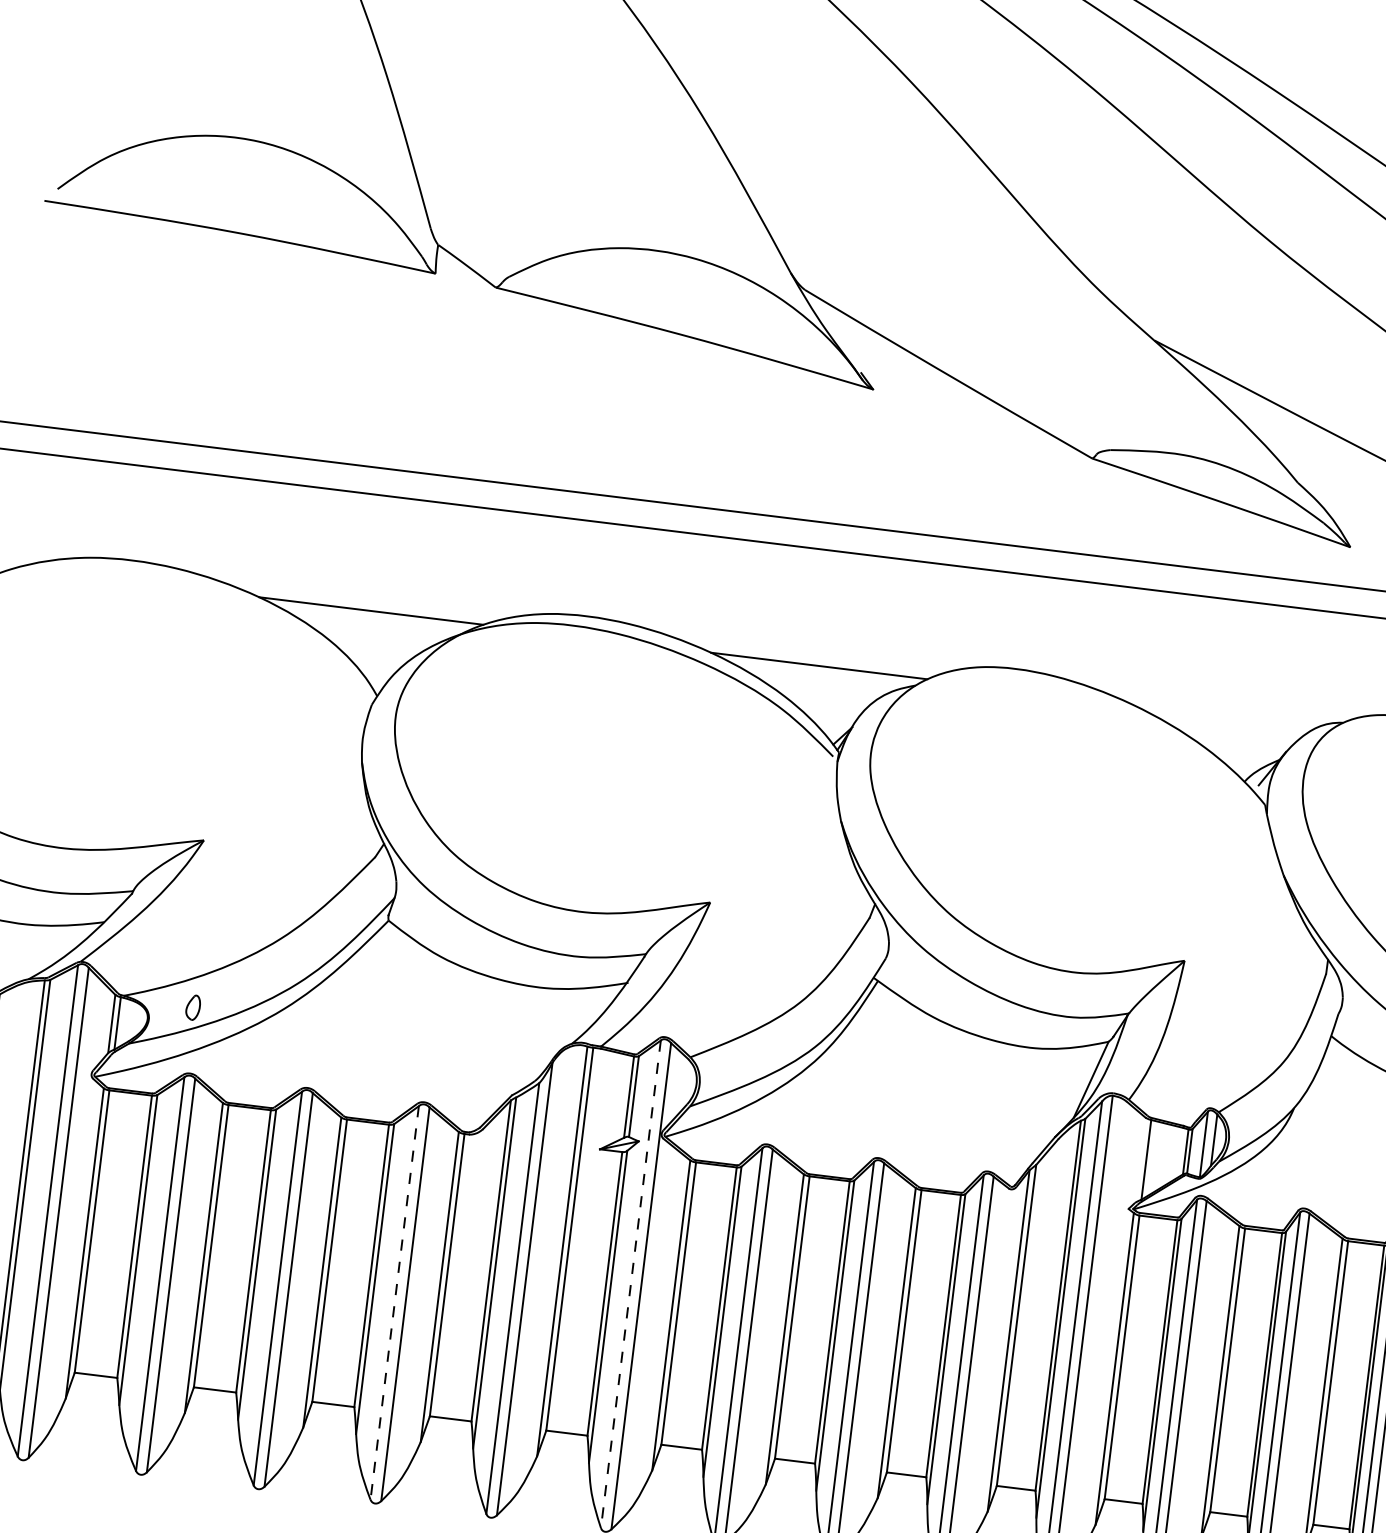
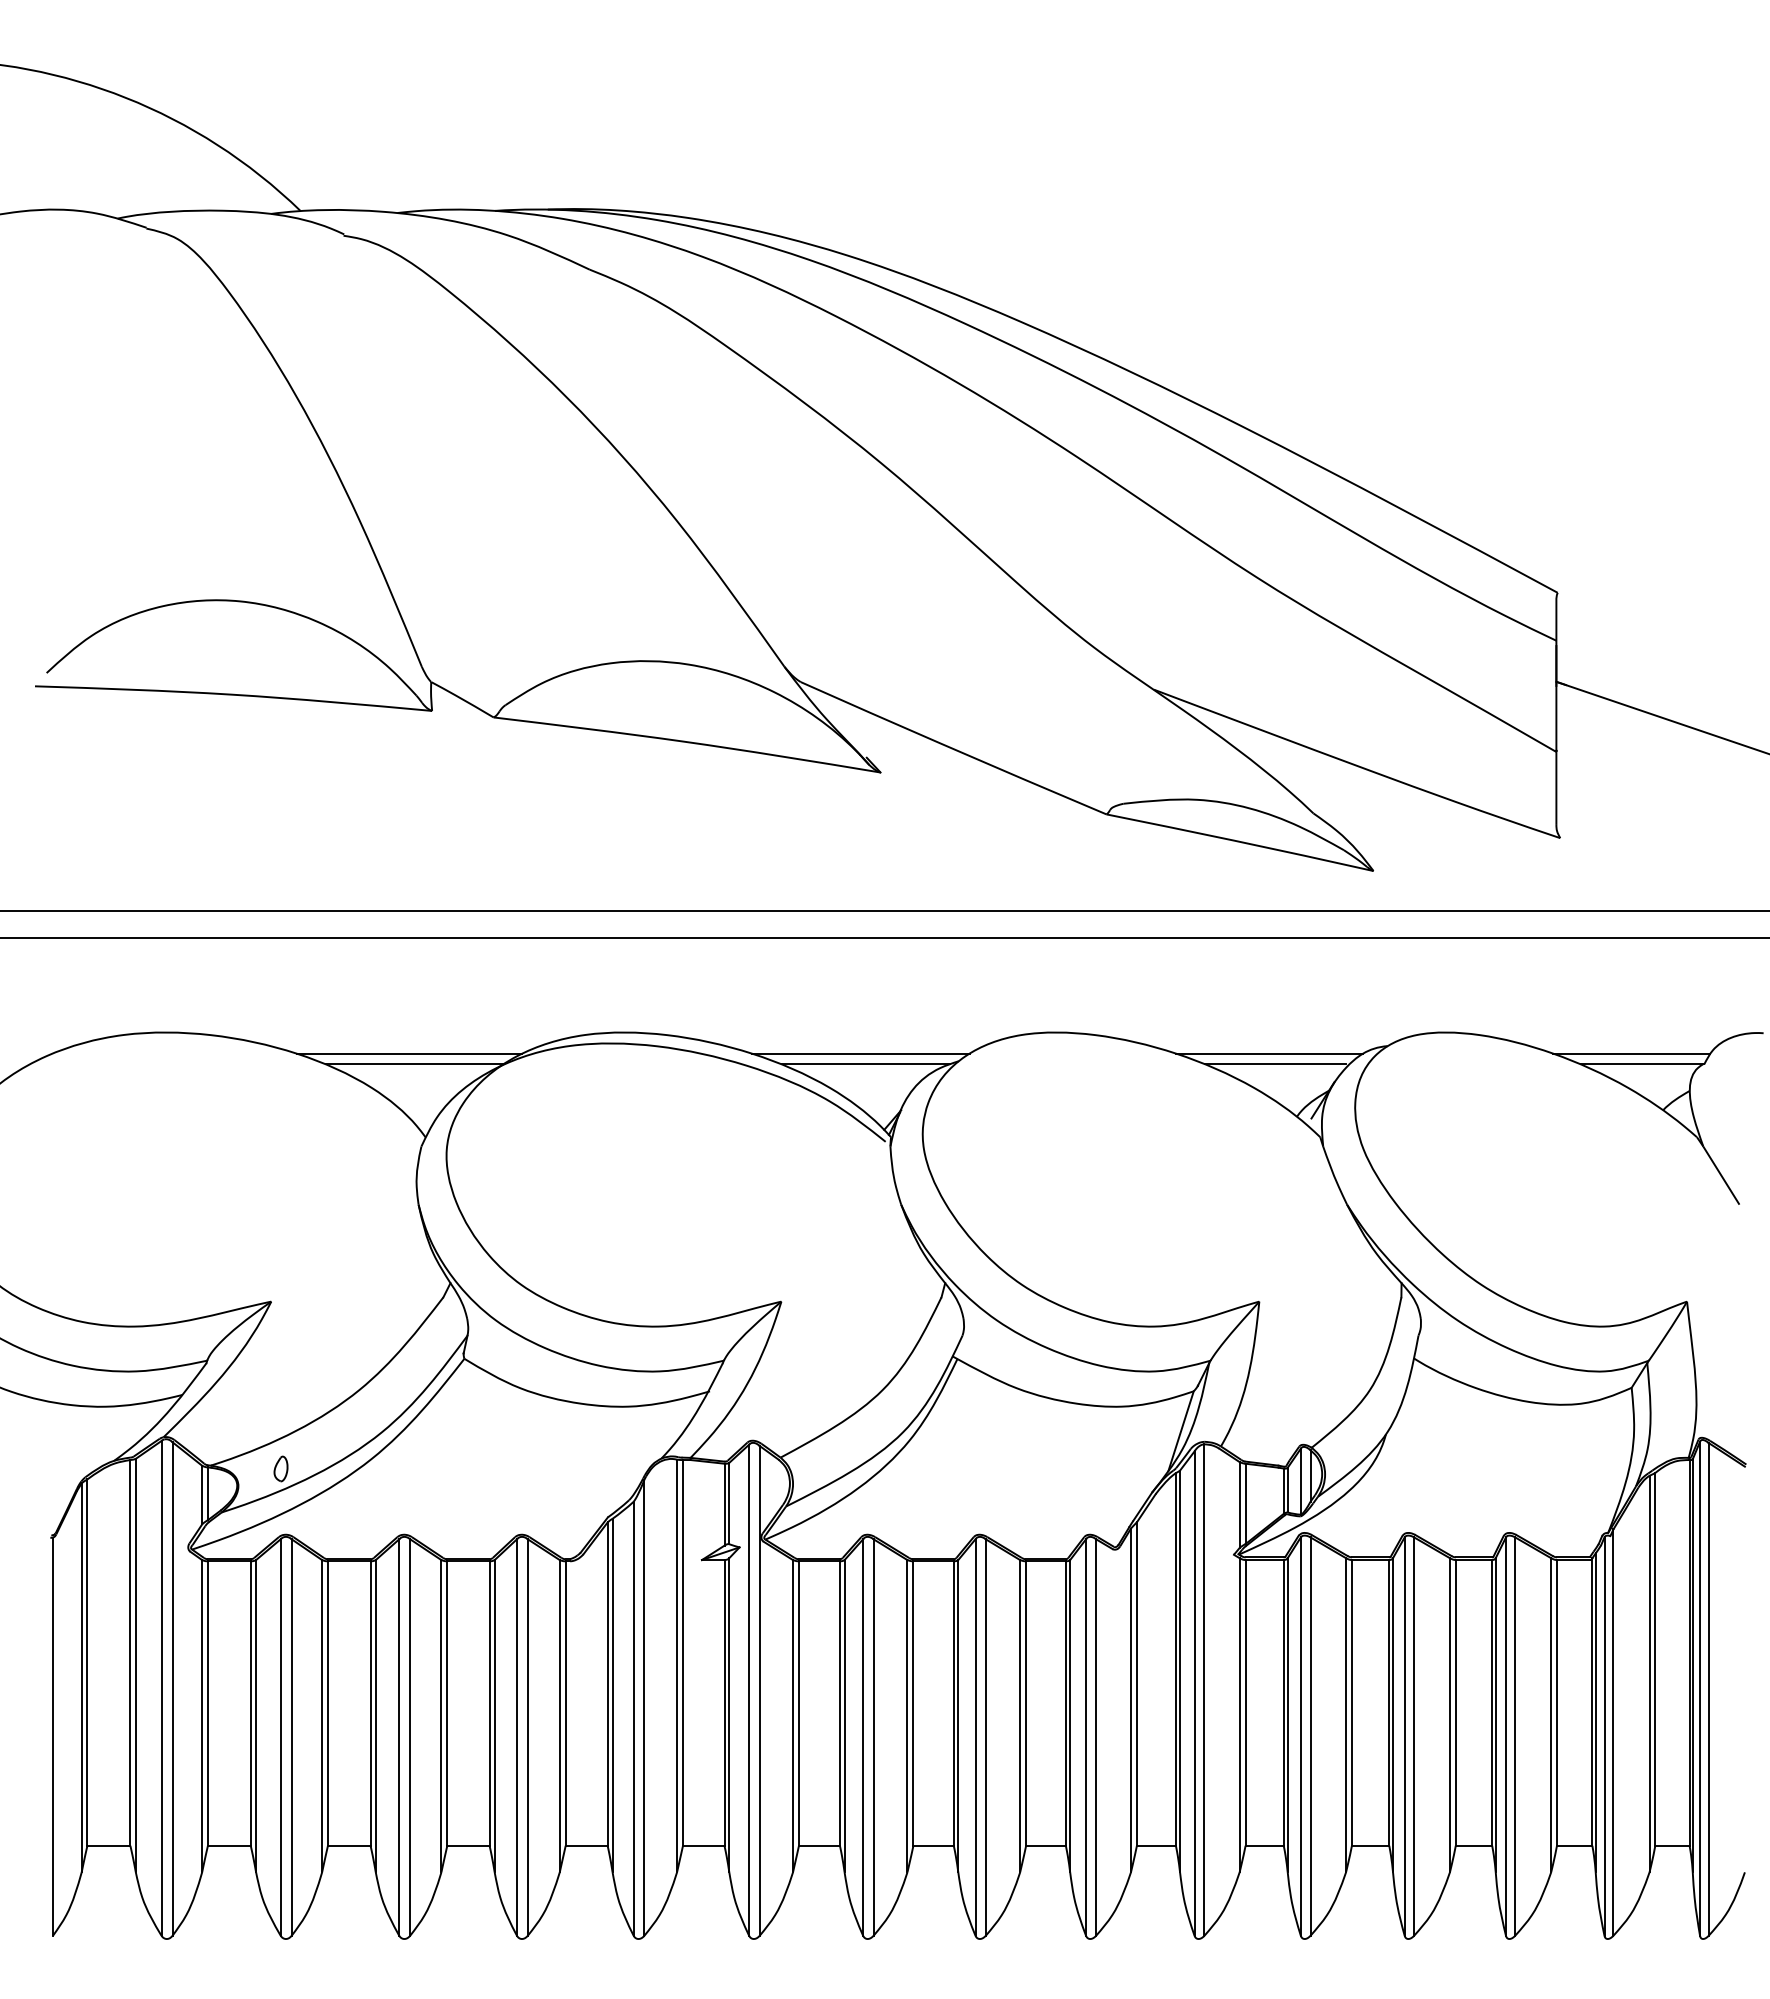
line: (375, 622) -> (414, 1064), added
line: (822, 677) -> (865, 1064), added
line: (1224, 715) -> (1269, 1053), added
line: (1229, 727) -> (1275, 1064), added
line: (1140, 1159) -> (1239, 1504), added
line: (631, 1284) -> (749, 1690), dashed -> solid
line: (395, 1303) -> (517, 1738), dashed -> solid

